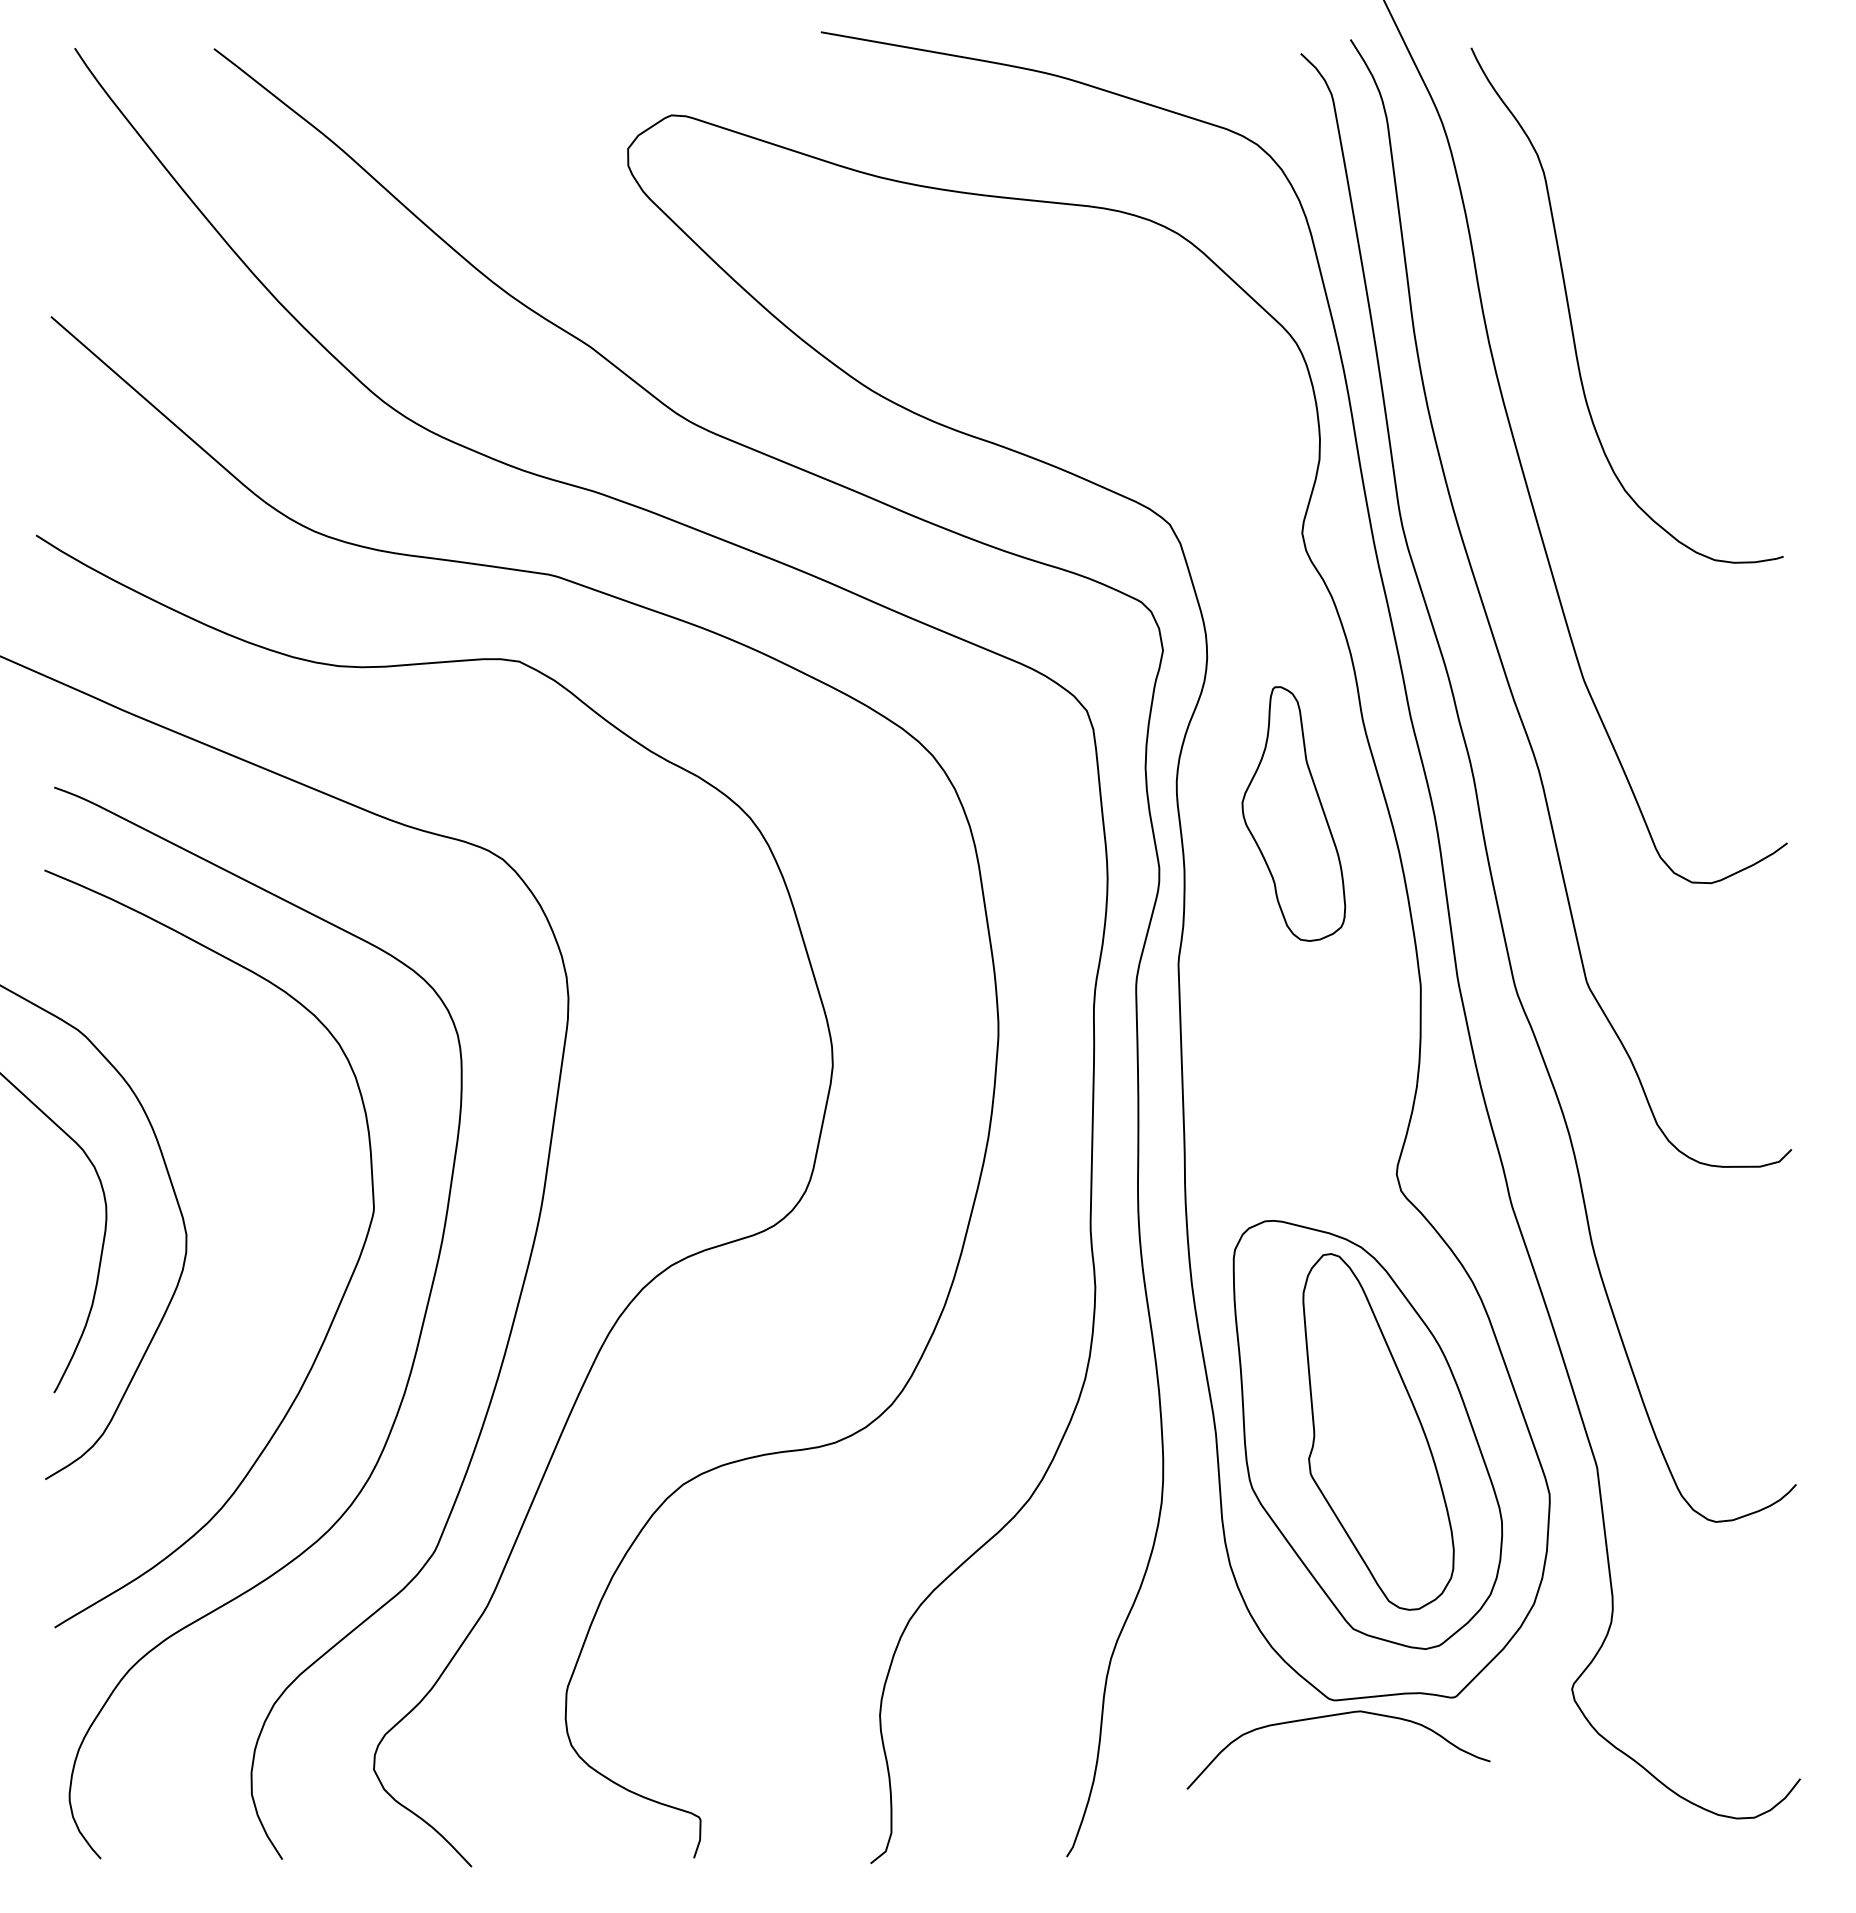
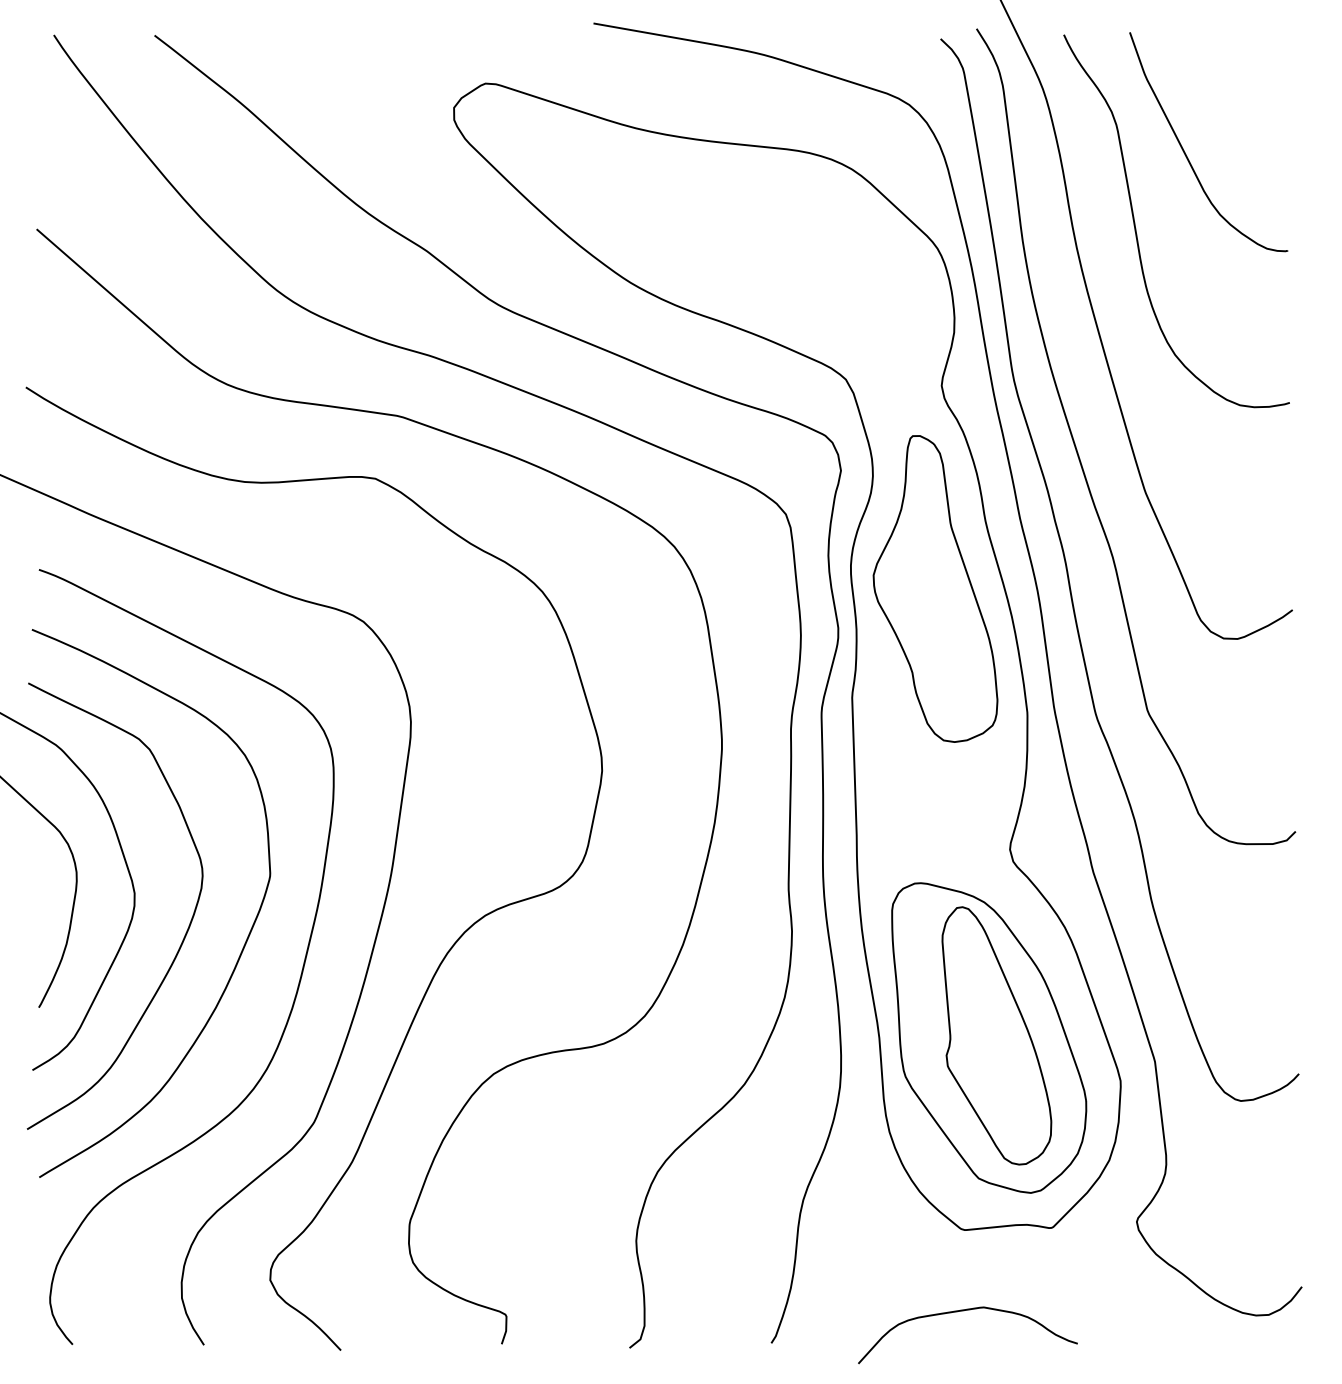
curve: (1639, 211) -> (1185, 153), added
part: (1293, 813) -> (935, 588), size x1.67
curve: (255, 1293) -> (184, 935), added
curve: (1333, 1716) -> (964, 1311), moved

